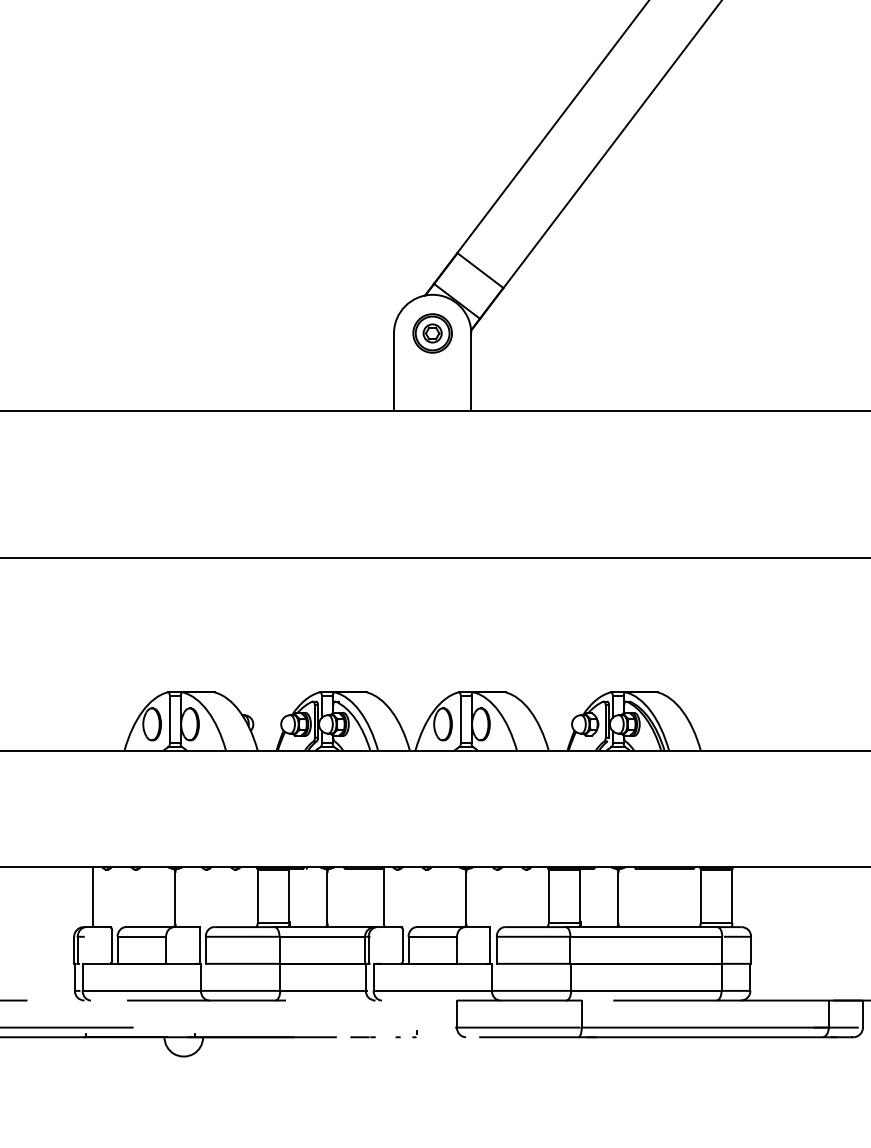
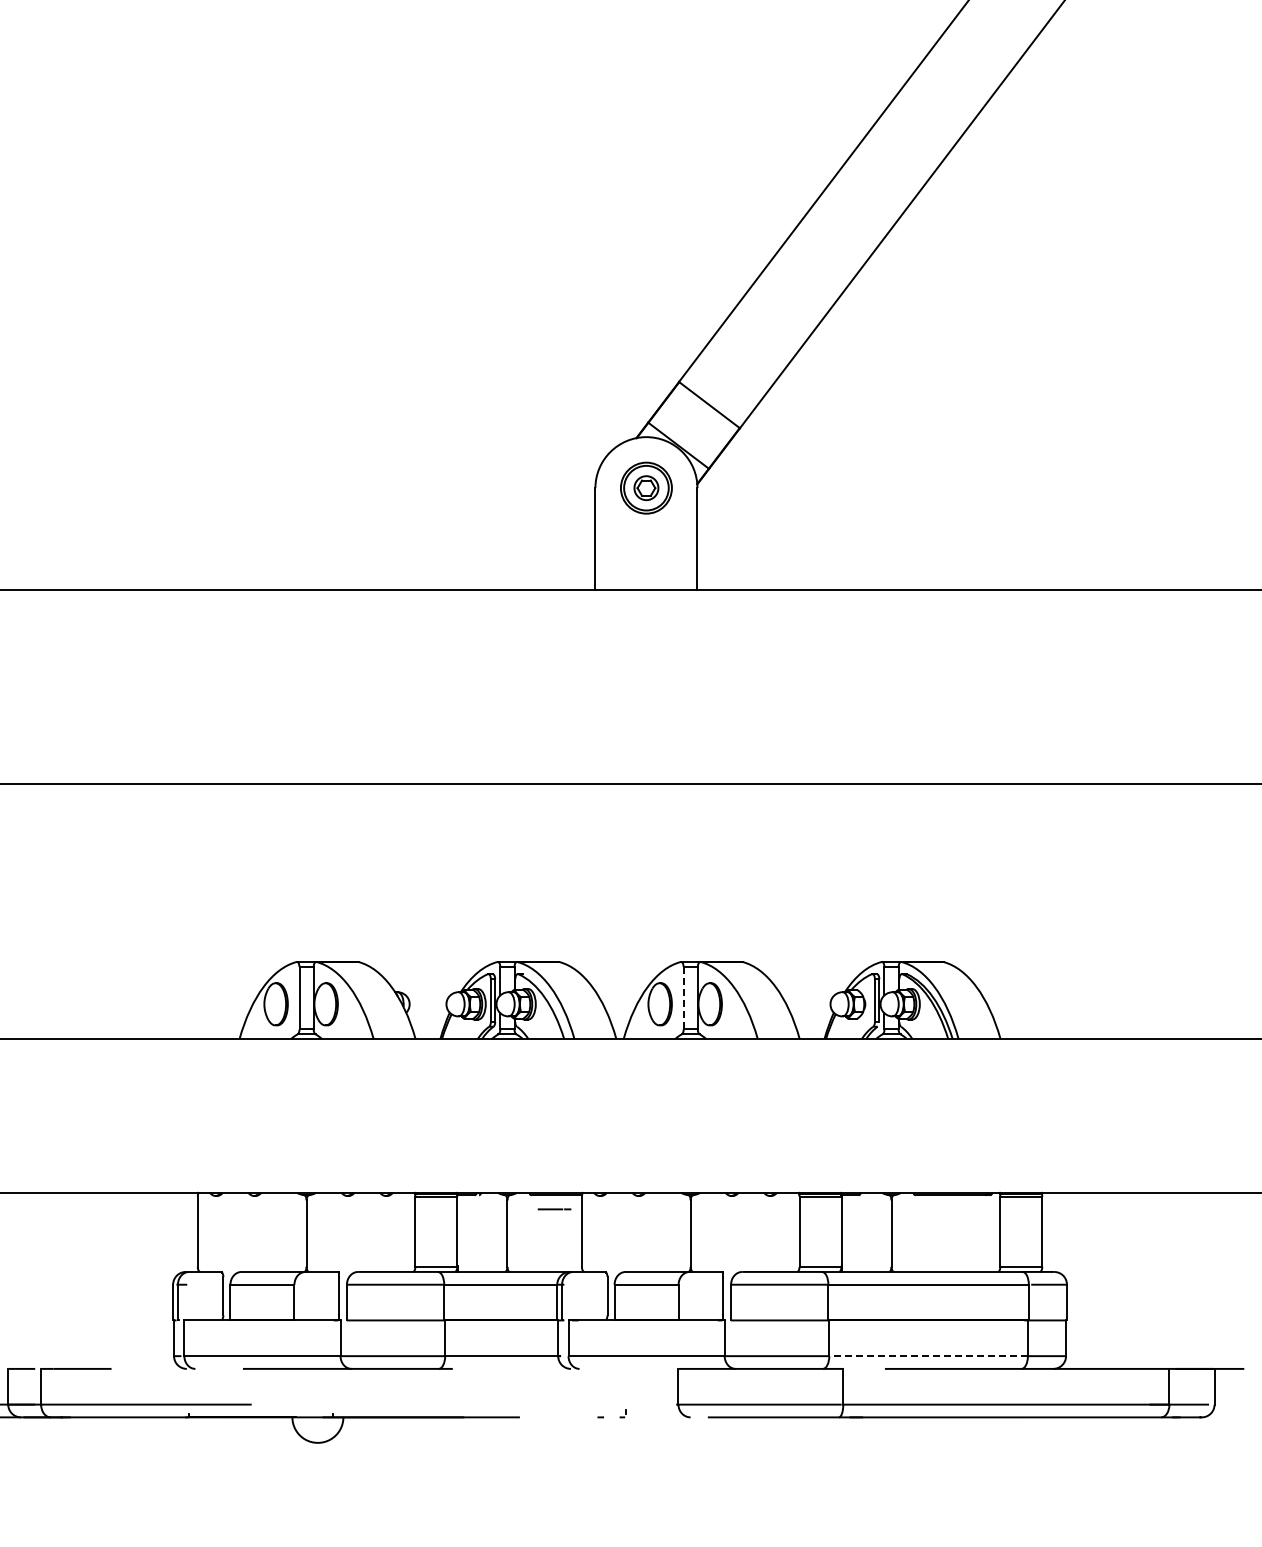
line: (460, 720) -> (683, 998), solid -> dashed
line: (646, 991) -> (928, 1356), solid -> dashed
line: (363, 1037) -> (554, 1209), moved

